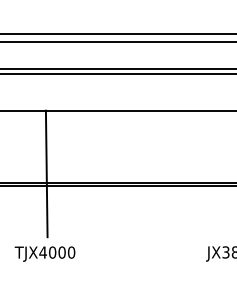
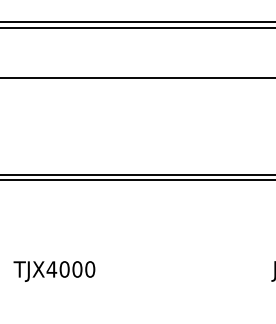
line: (46, 173) -> (56, 162), removed

